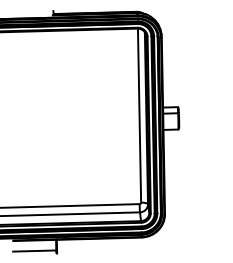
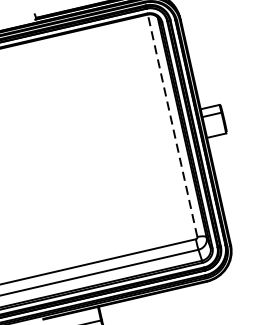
line: (139, 115) -> (172, 125), solid -> dashed

